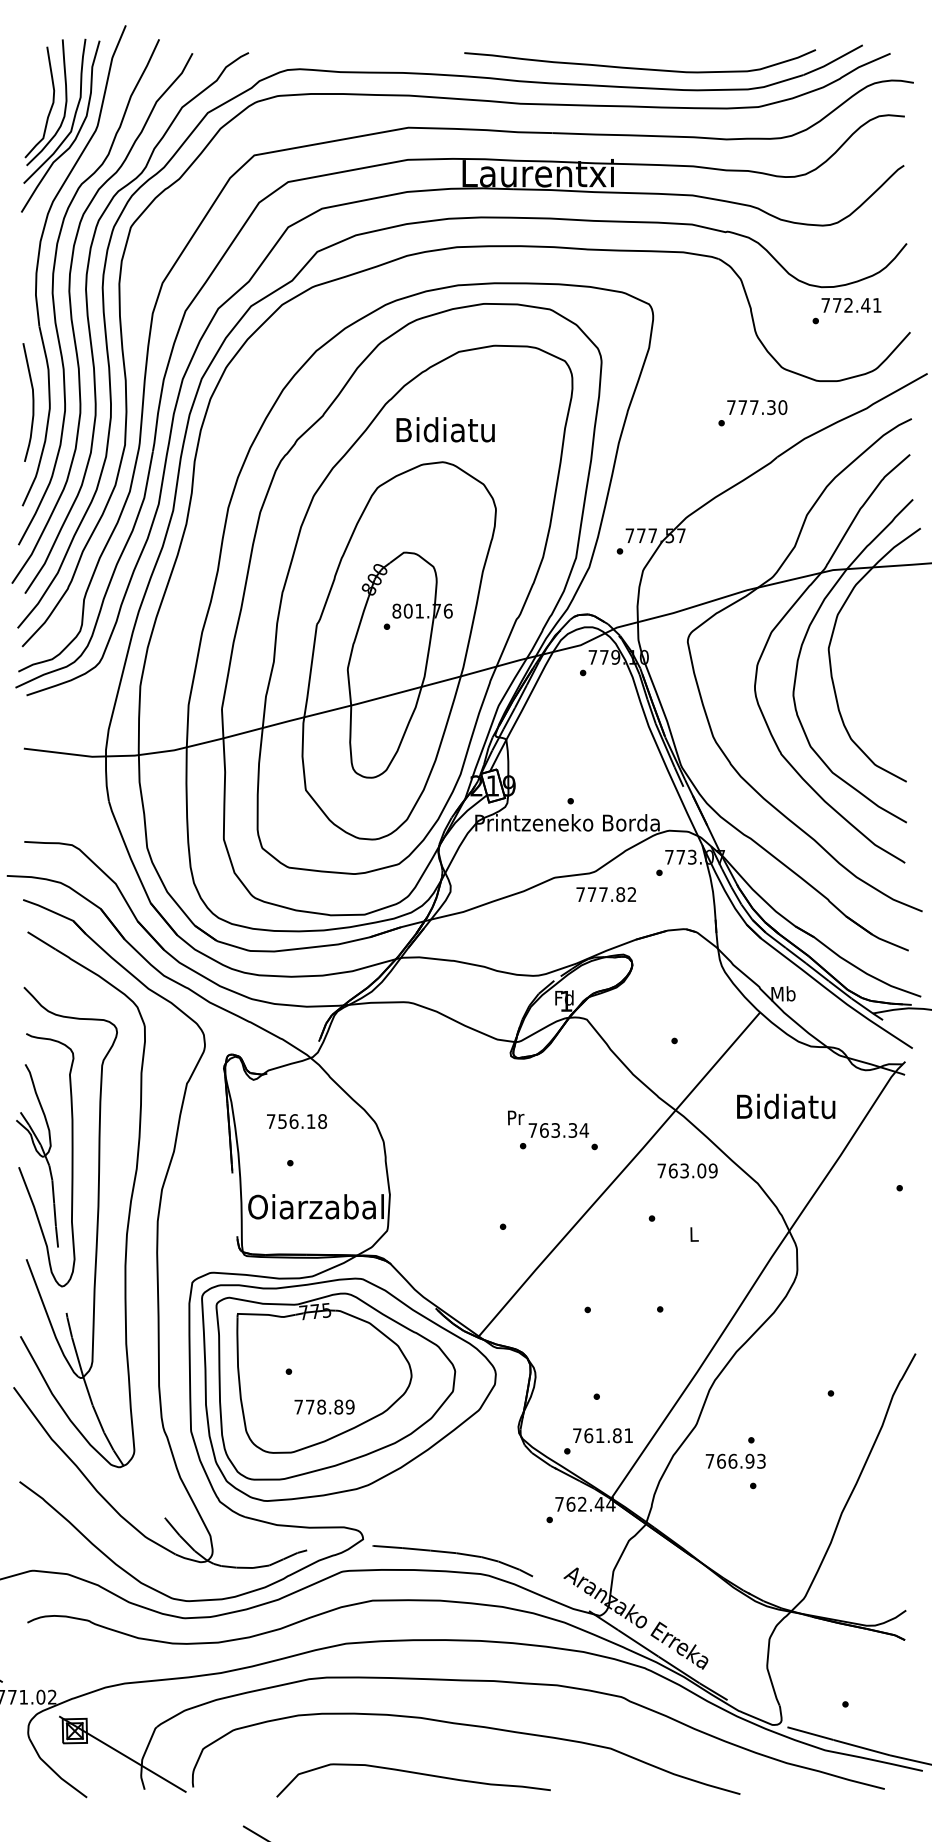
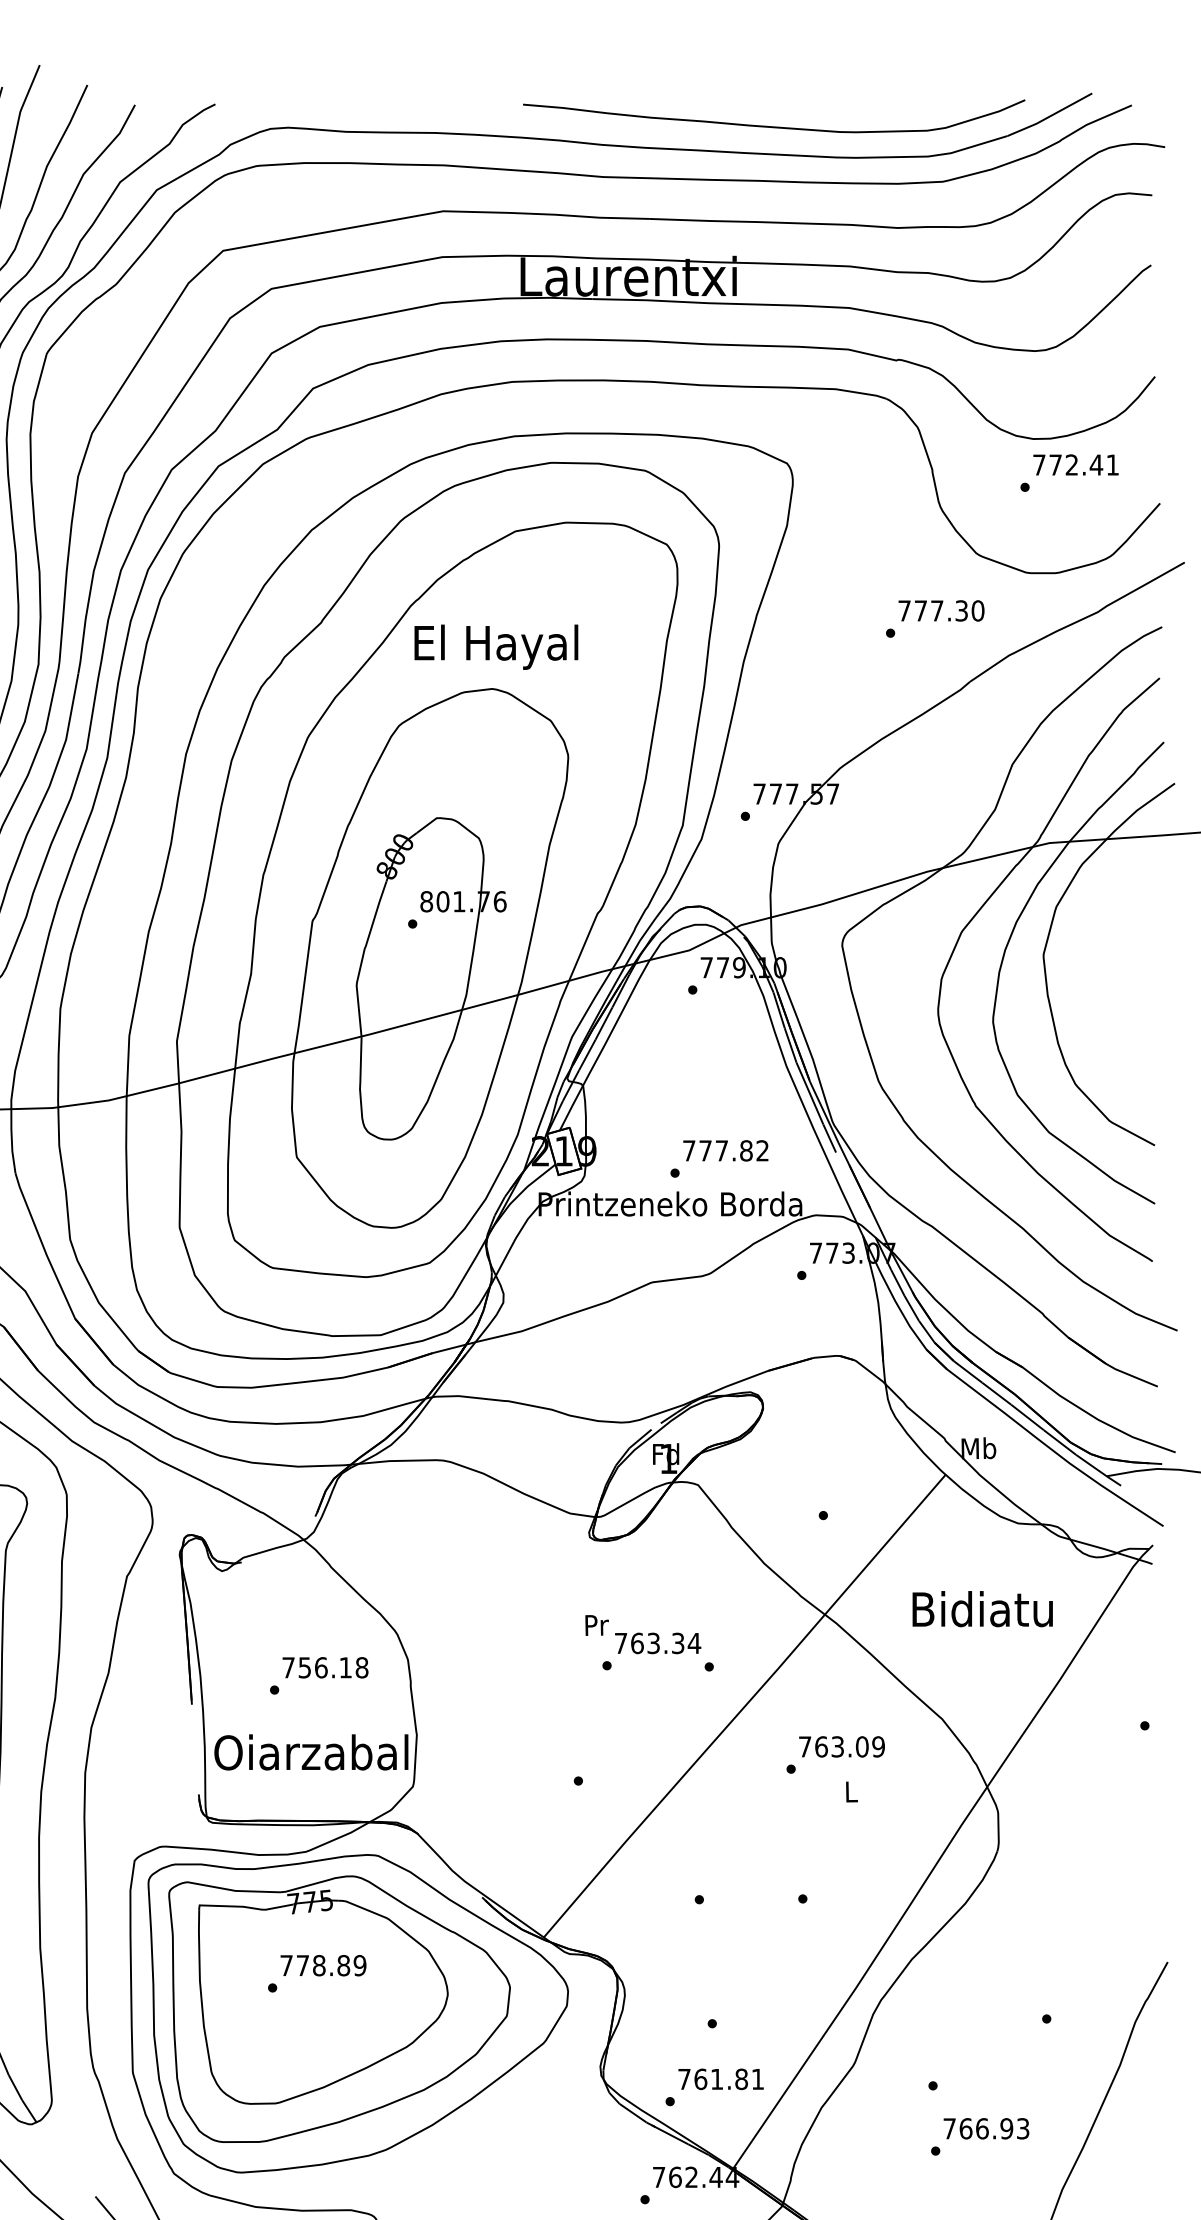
text: (445, 432) -> (496, 646), Bidiatu -> El Hayal
text: (605, 894) -> (724, 1150), moved
text: (296, 1121) -> (324, 1667), moved
text: (687, 1170) -> (841, 1746), moved
text: (324, 1406) -> (323, 1964), moved
text: (735, 1460) -> (986, 2127), moved

